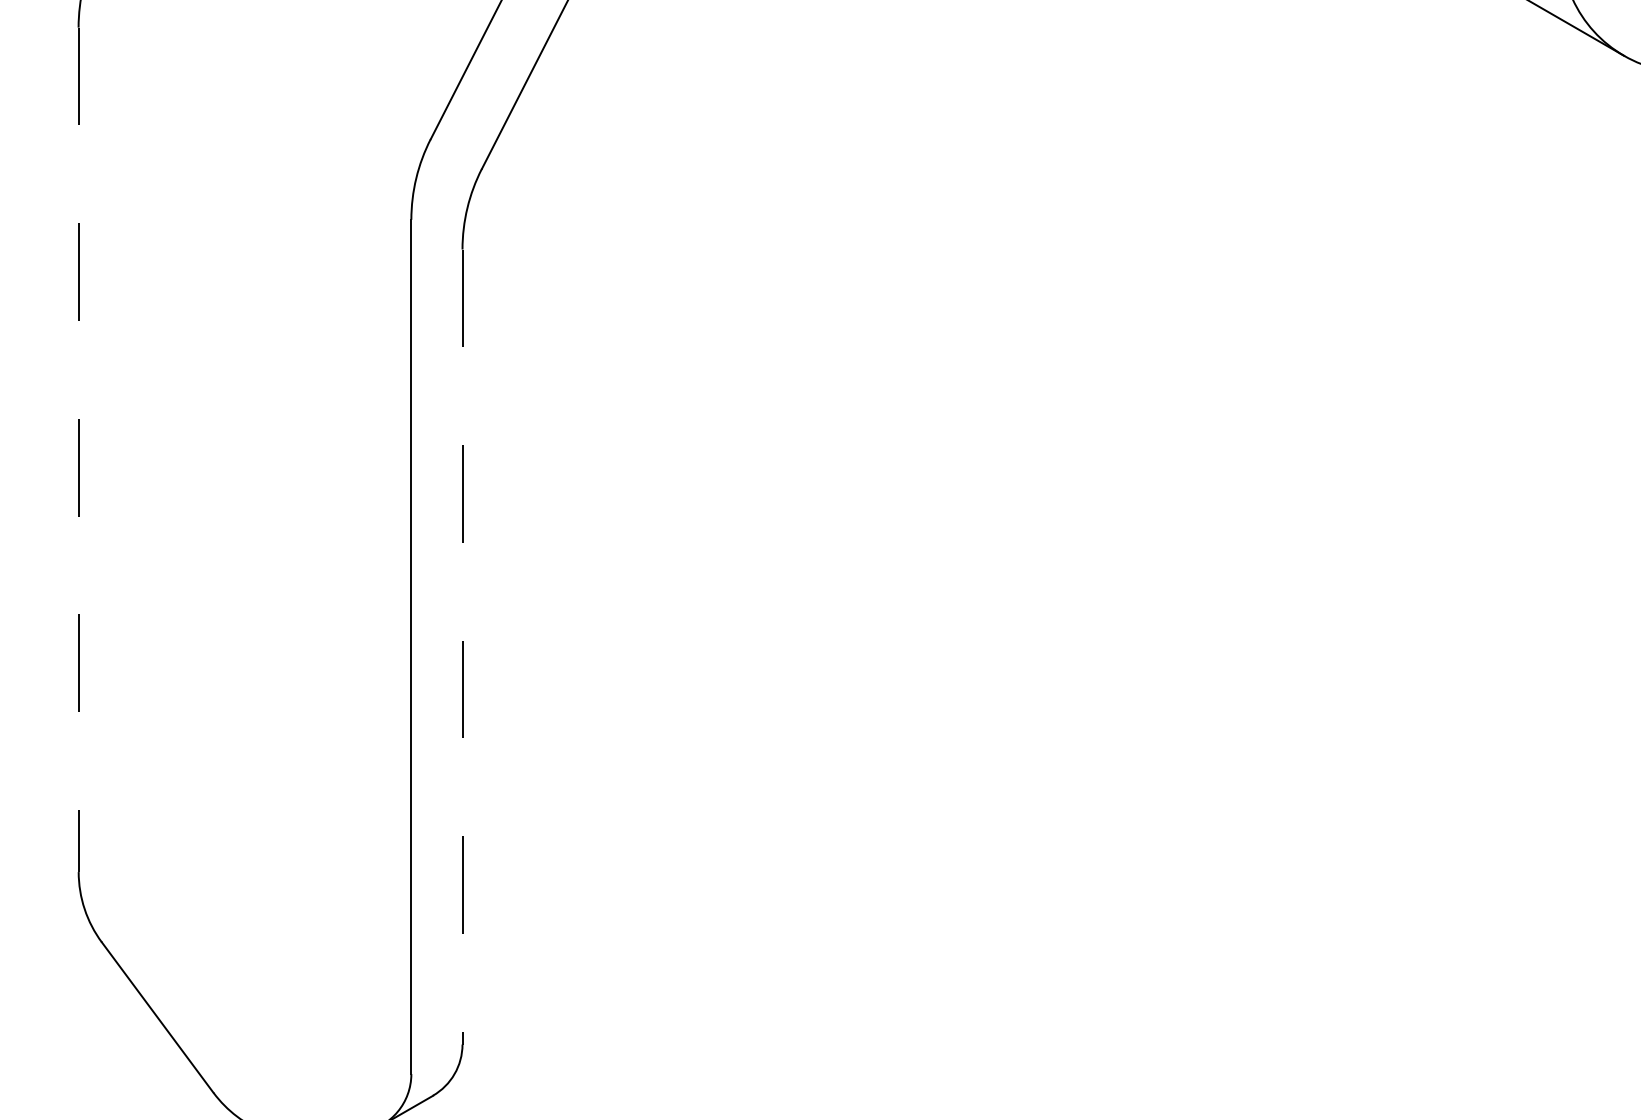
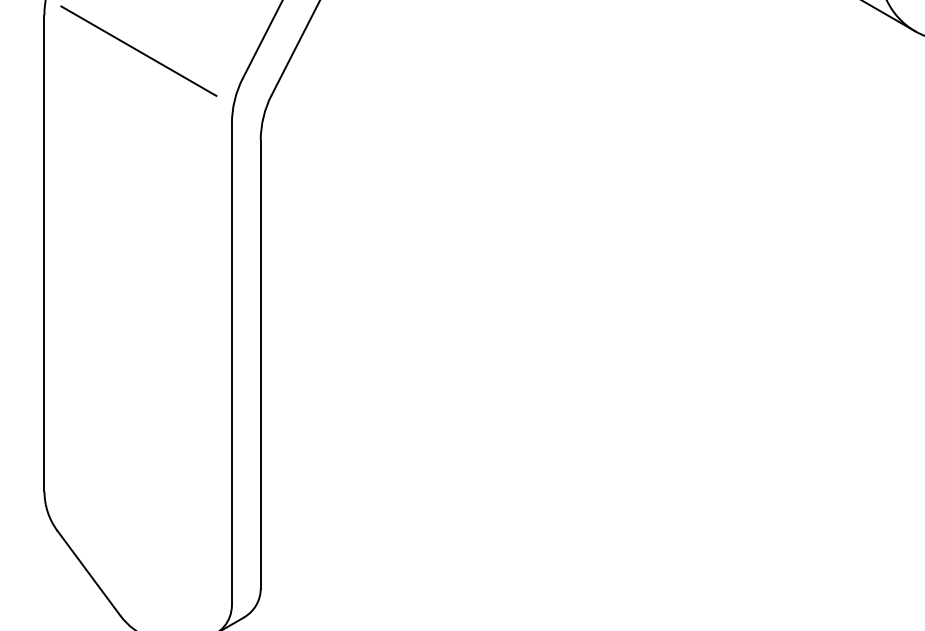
line: (245, 89) -> (138, 50), added
line: (78, 449) -> (44, 253), dashed -> solid
line: (462, 648) -> (260, 365), dashed -> solid

